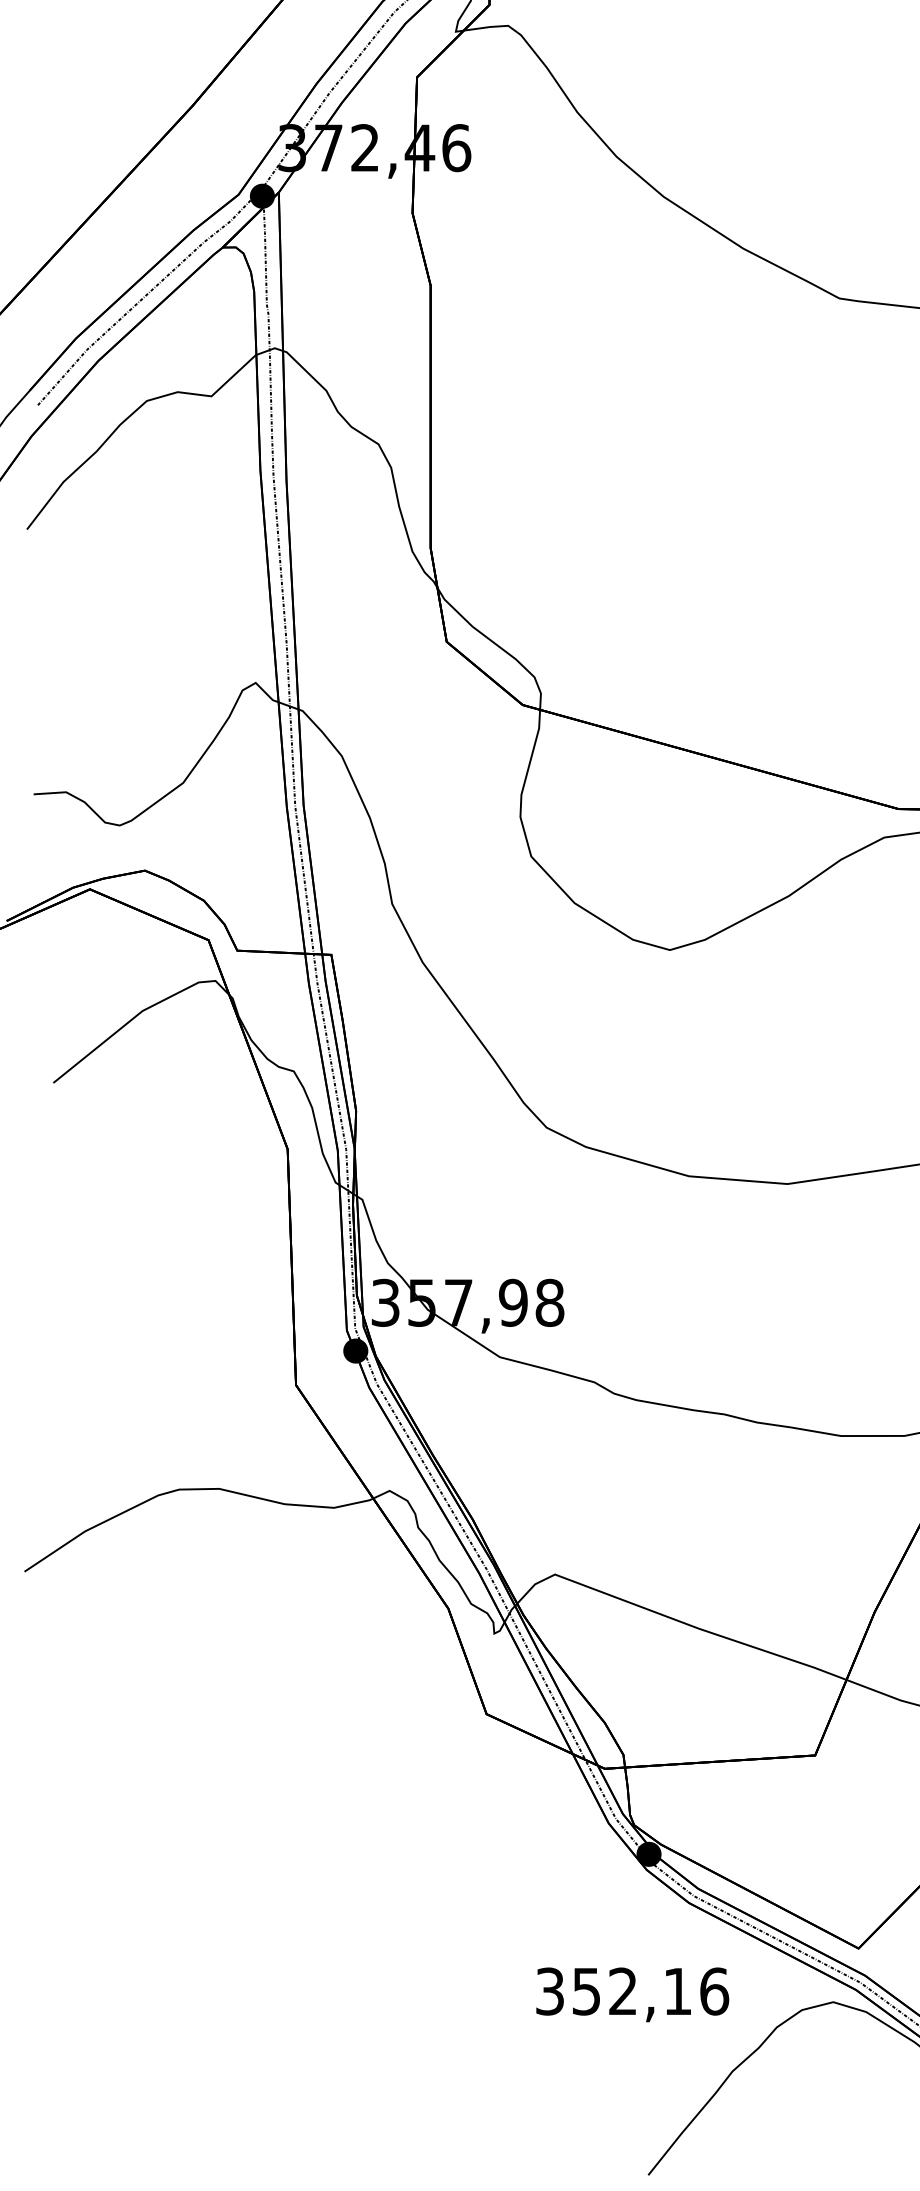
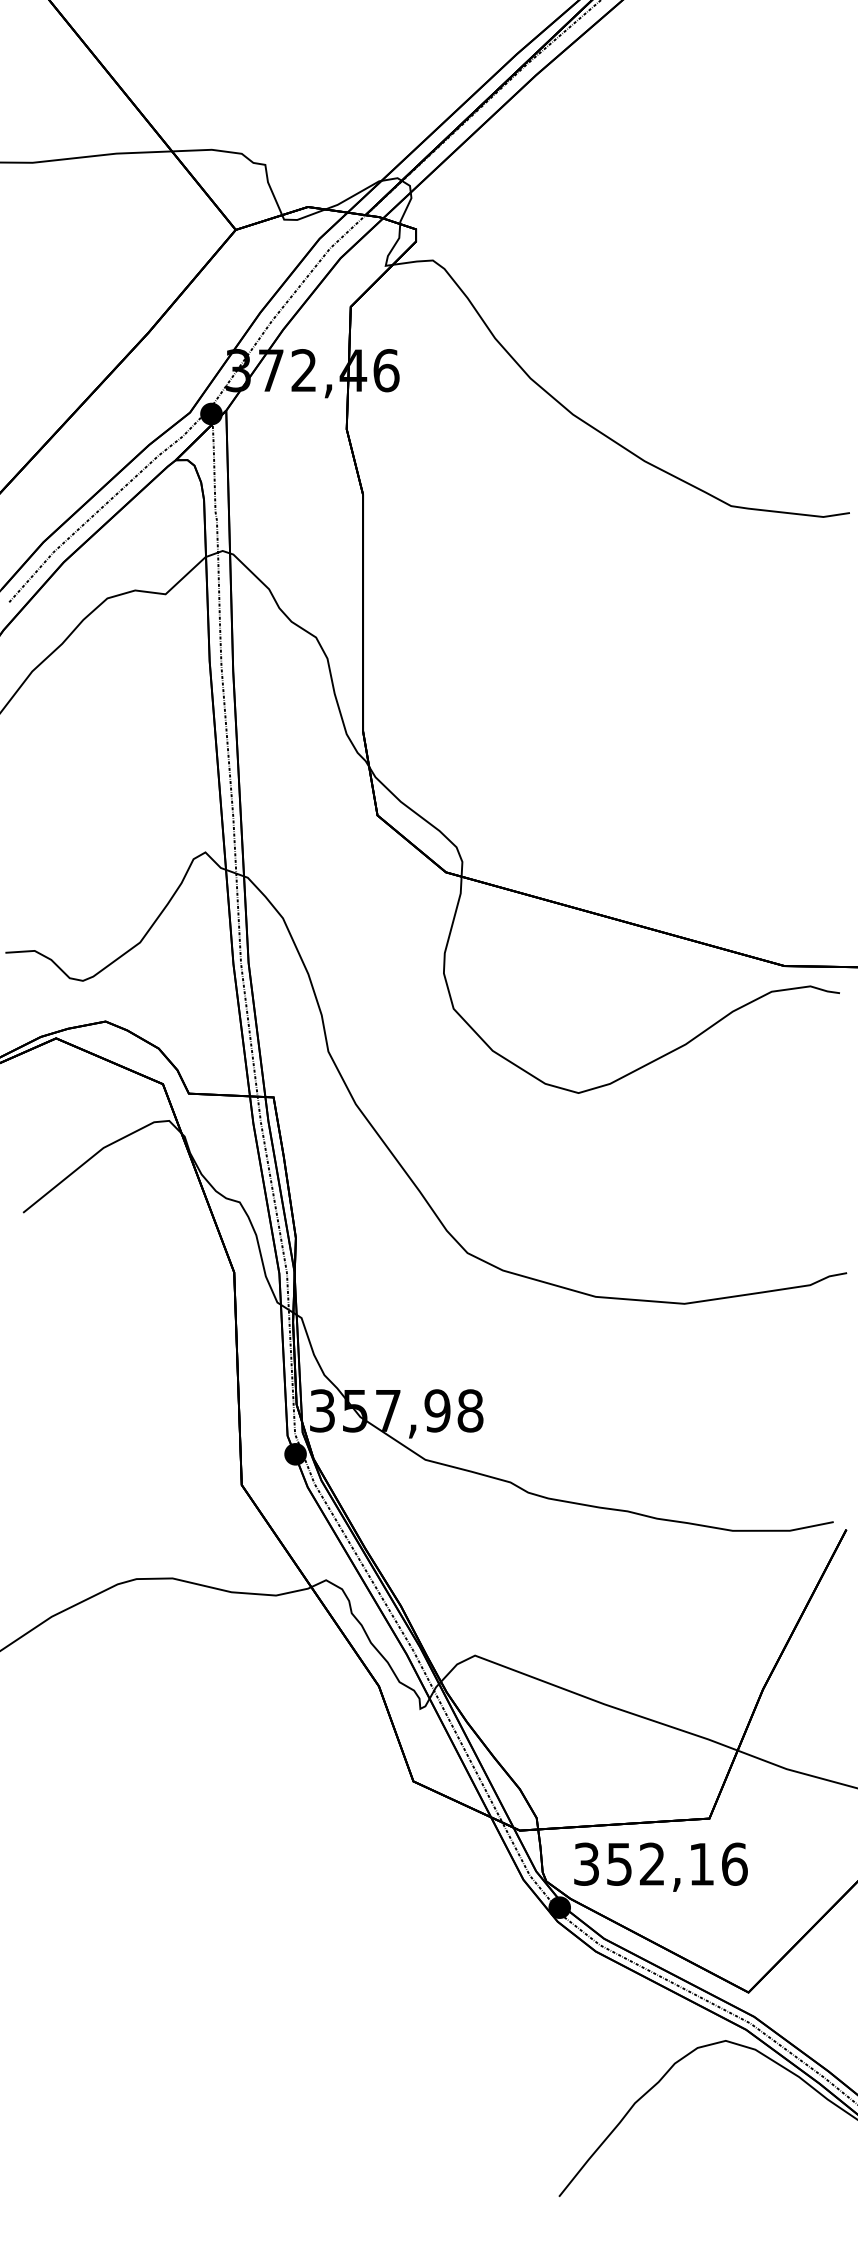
text: (632, 1994) -> (660, 1866), moved

